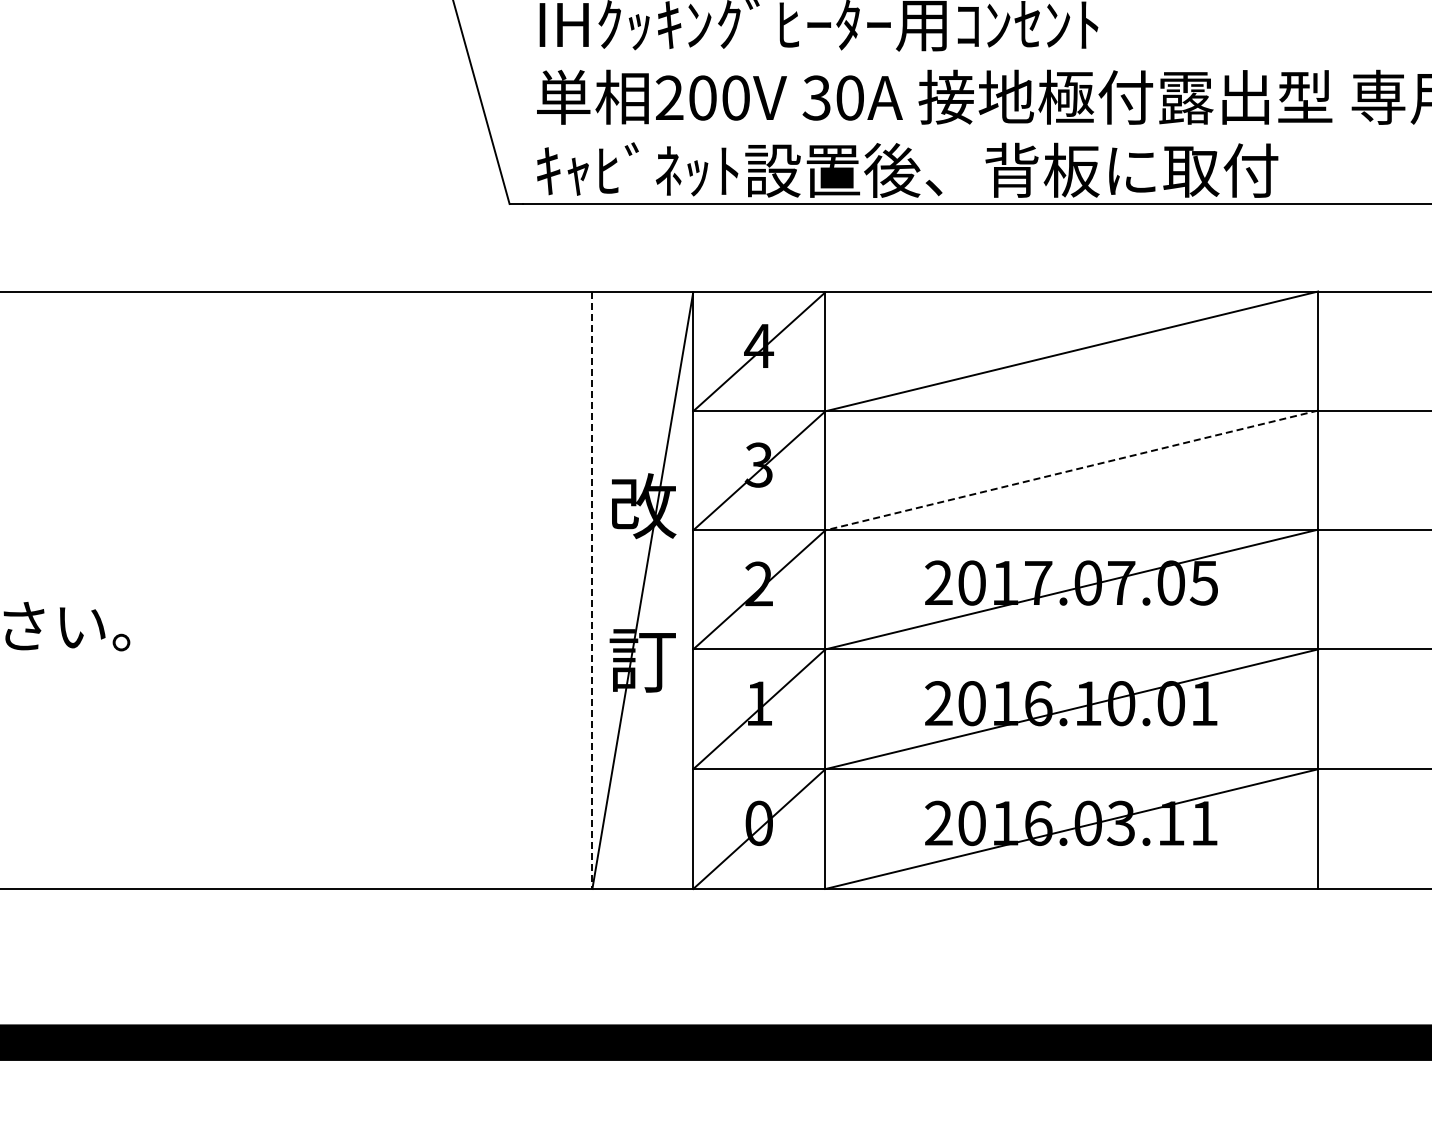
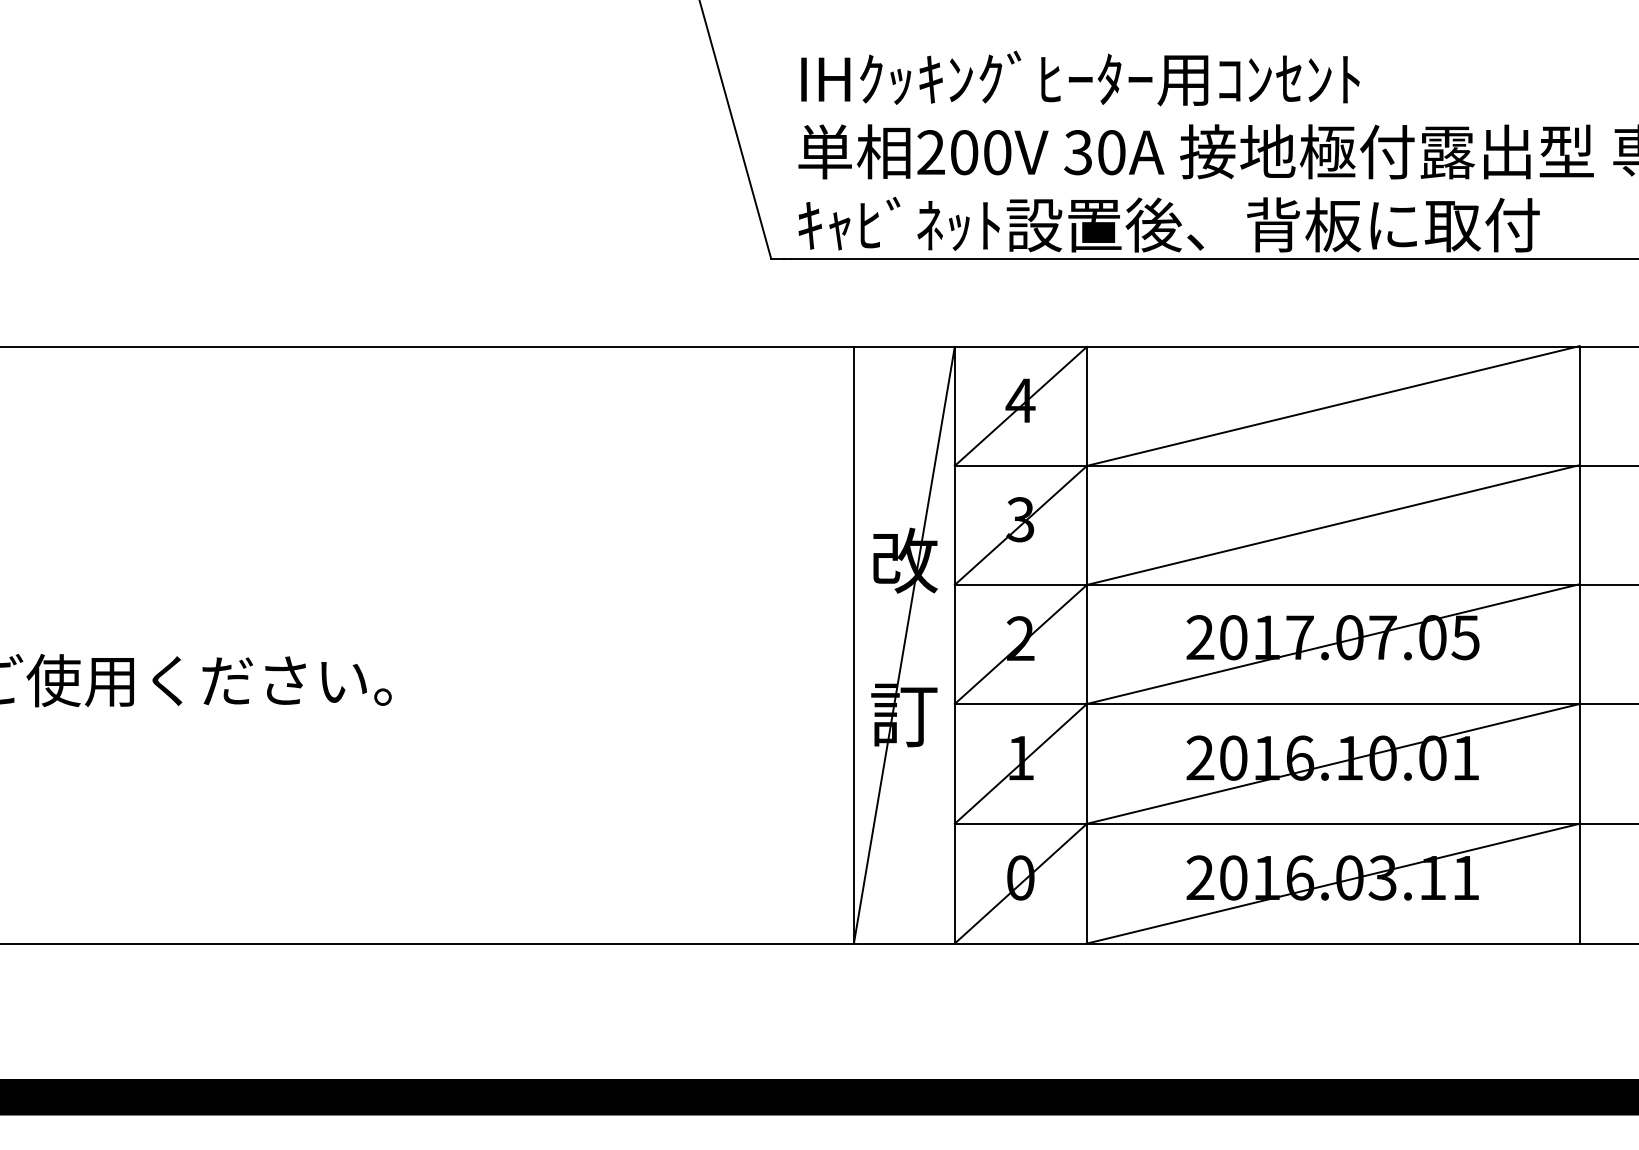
line: (1071, 470) -> (1333, 525), dashed -> solid
line: (591, 590) -> (853, 645), dashed -> solid

